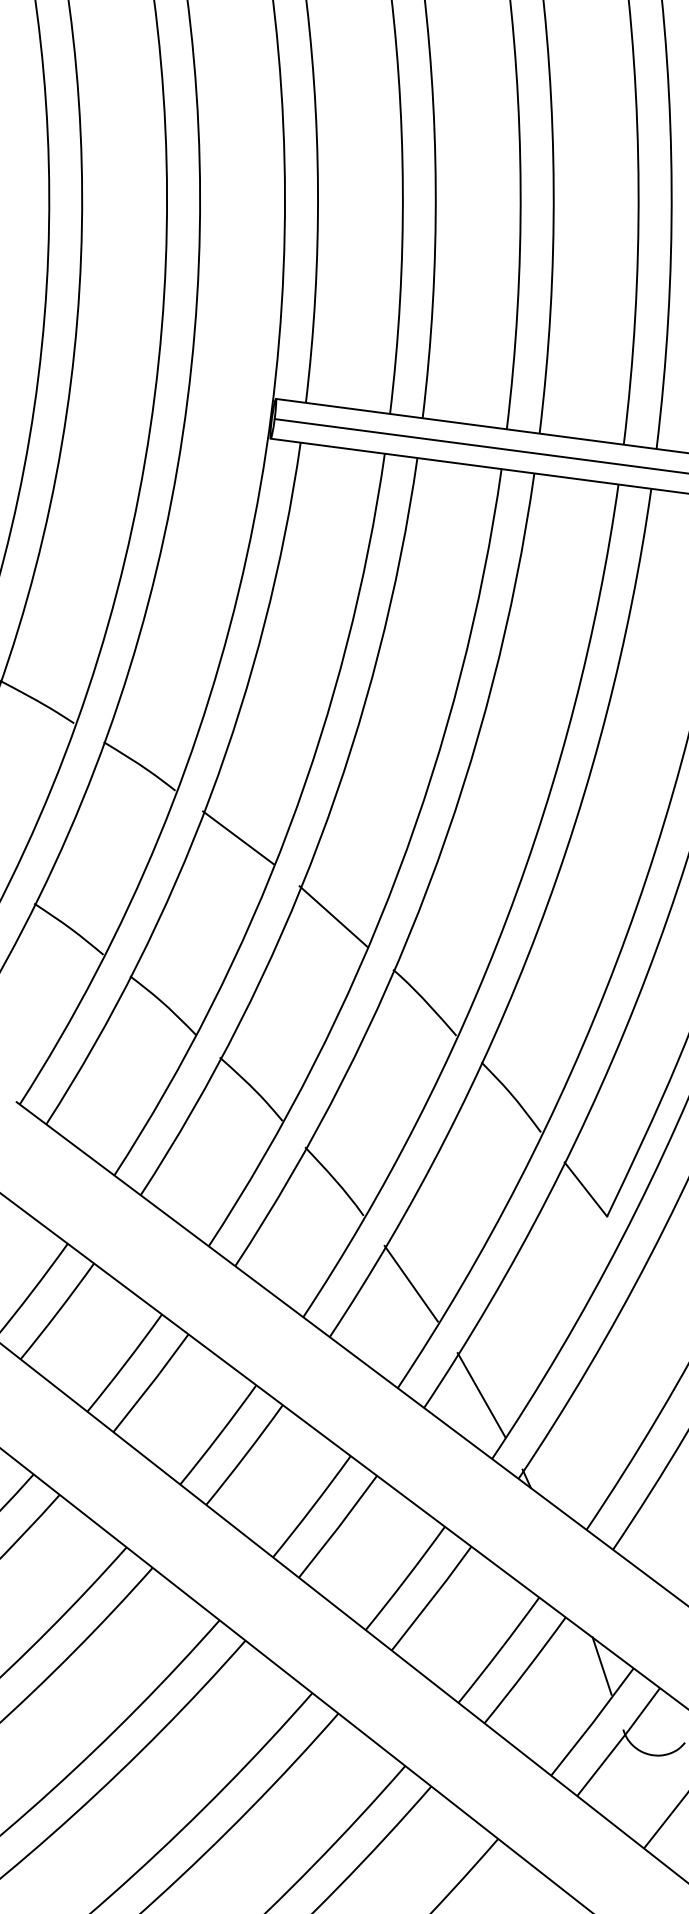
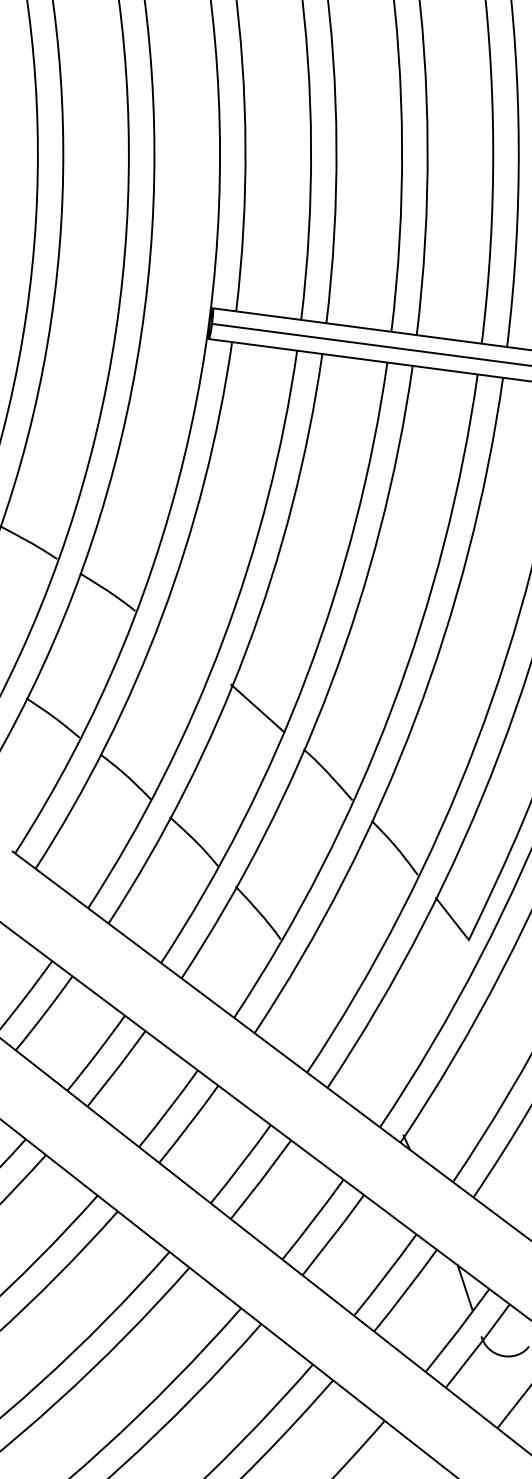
line: (238, 837) -> (184, 647), removed
line: (410, 1283) -> (316, 991), removed
line: (481, 1395) -> (371, 1078), removed

